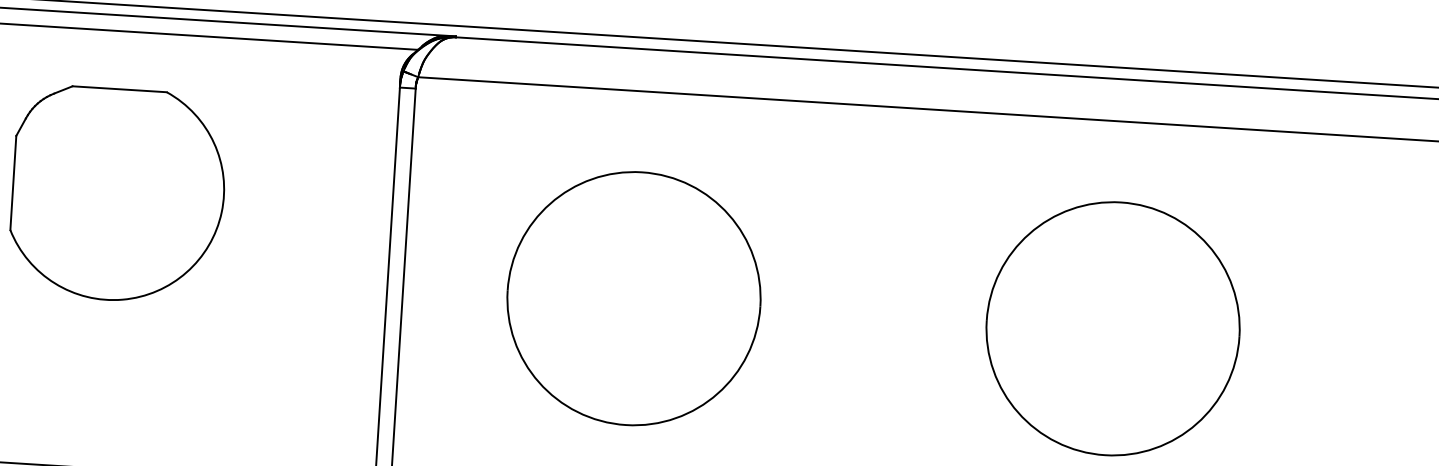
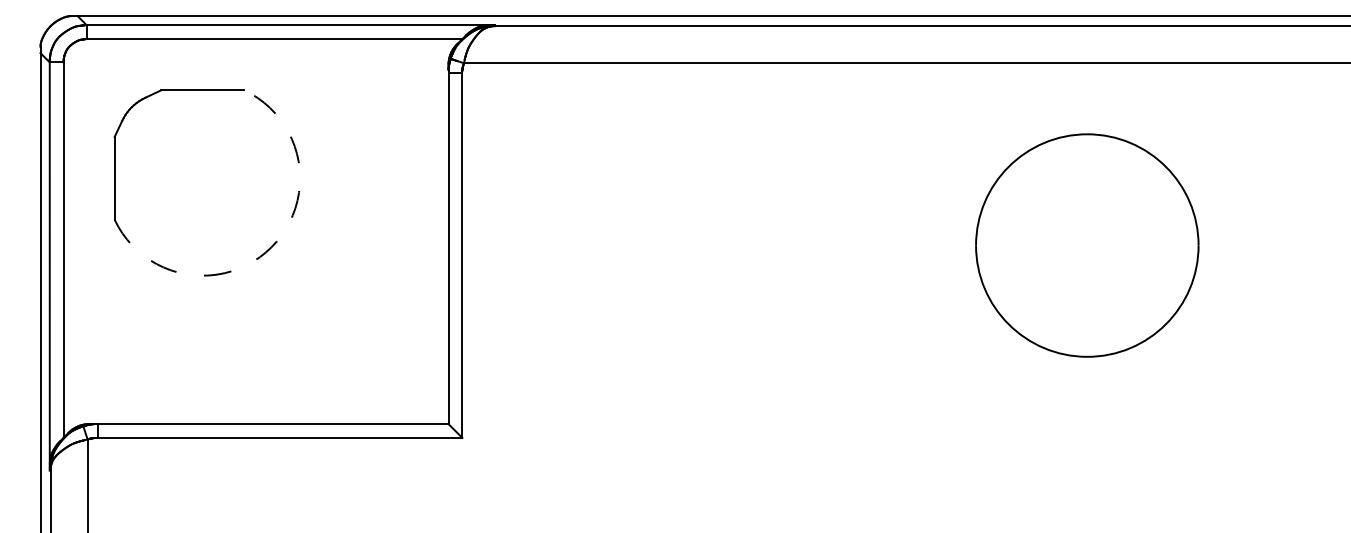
arc: (186, 272) -> (271, 247), solid -> dashed
part: (634, 298) -> (665, 245), removed

